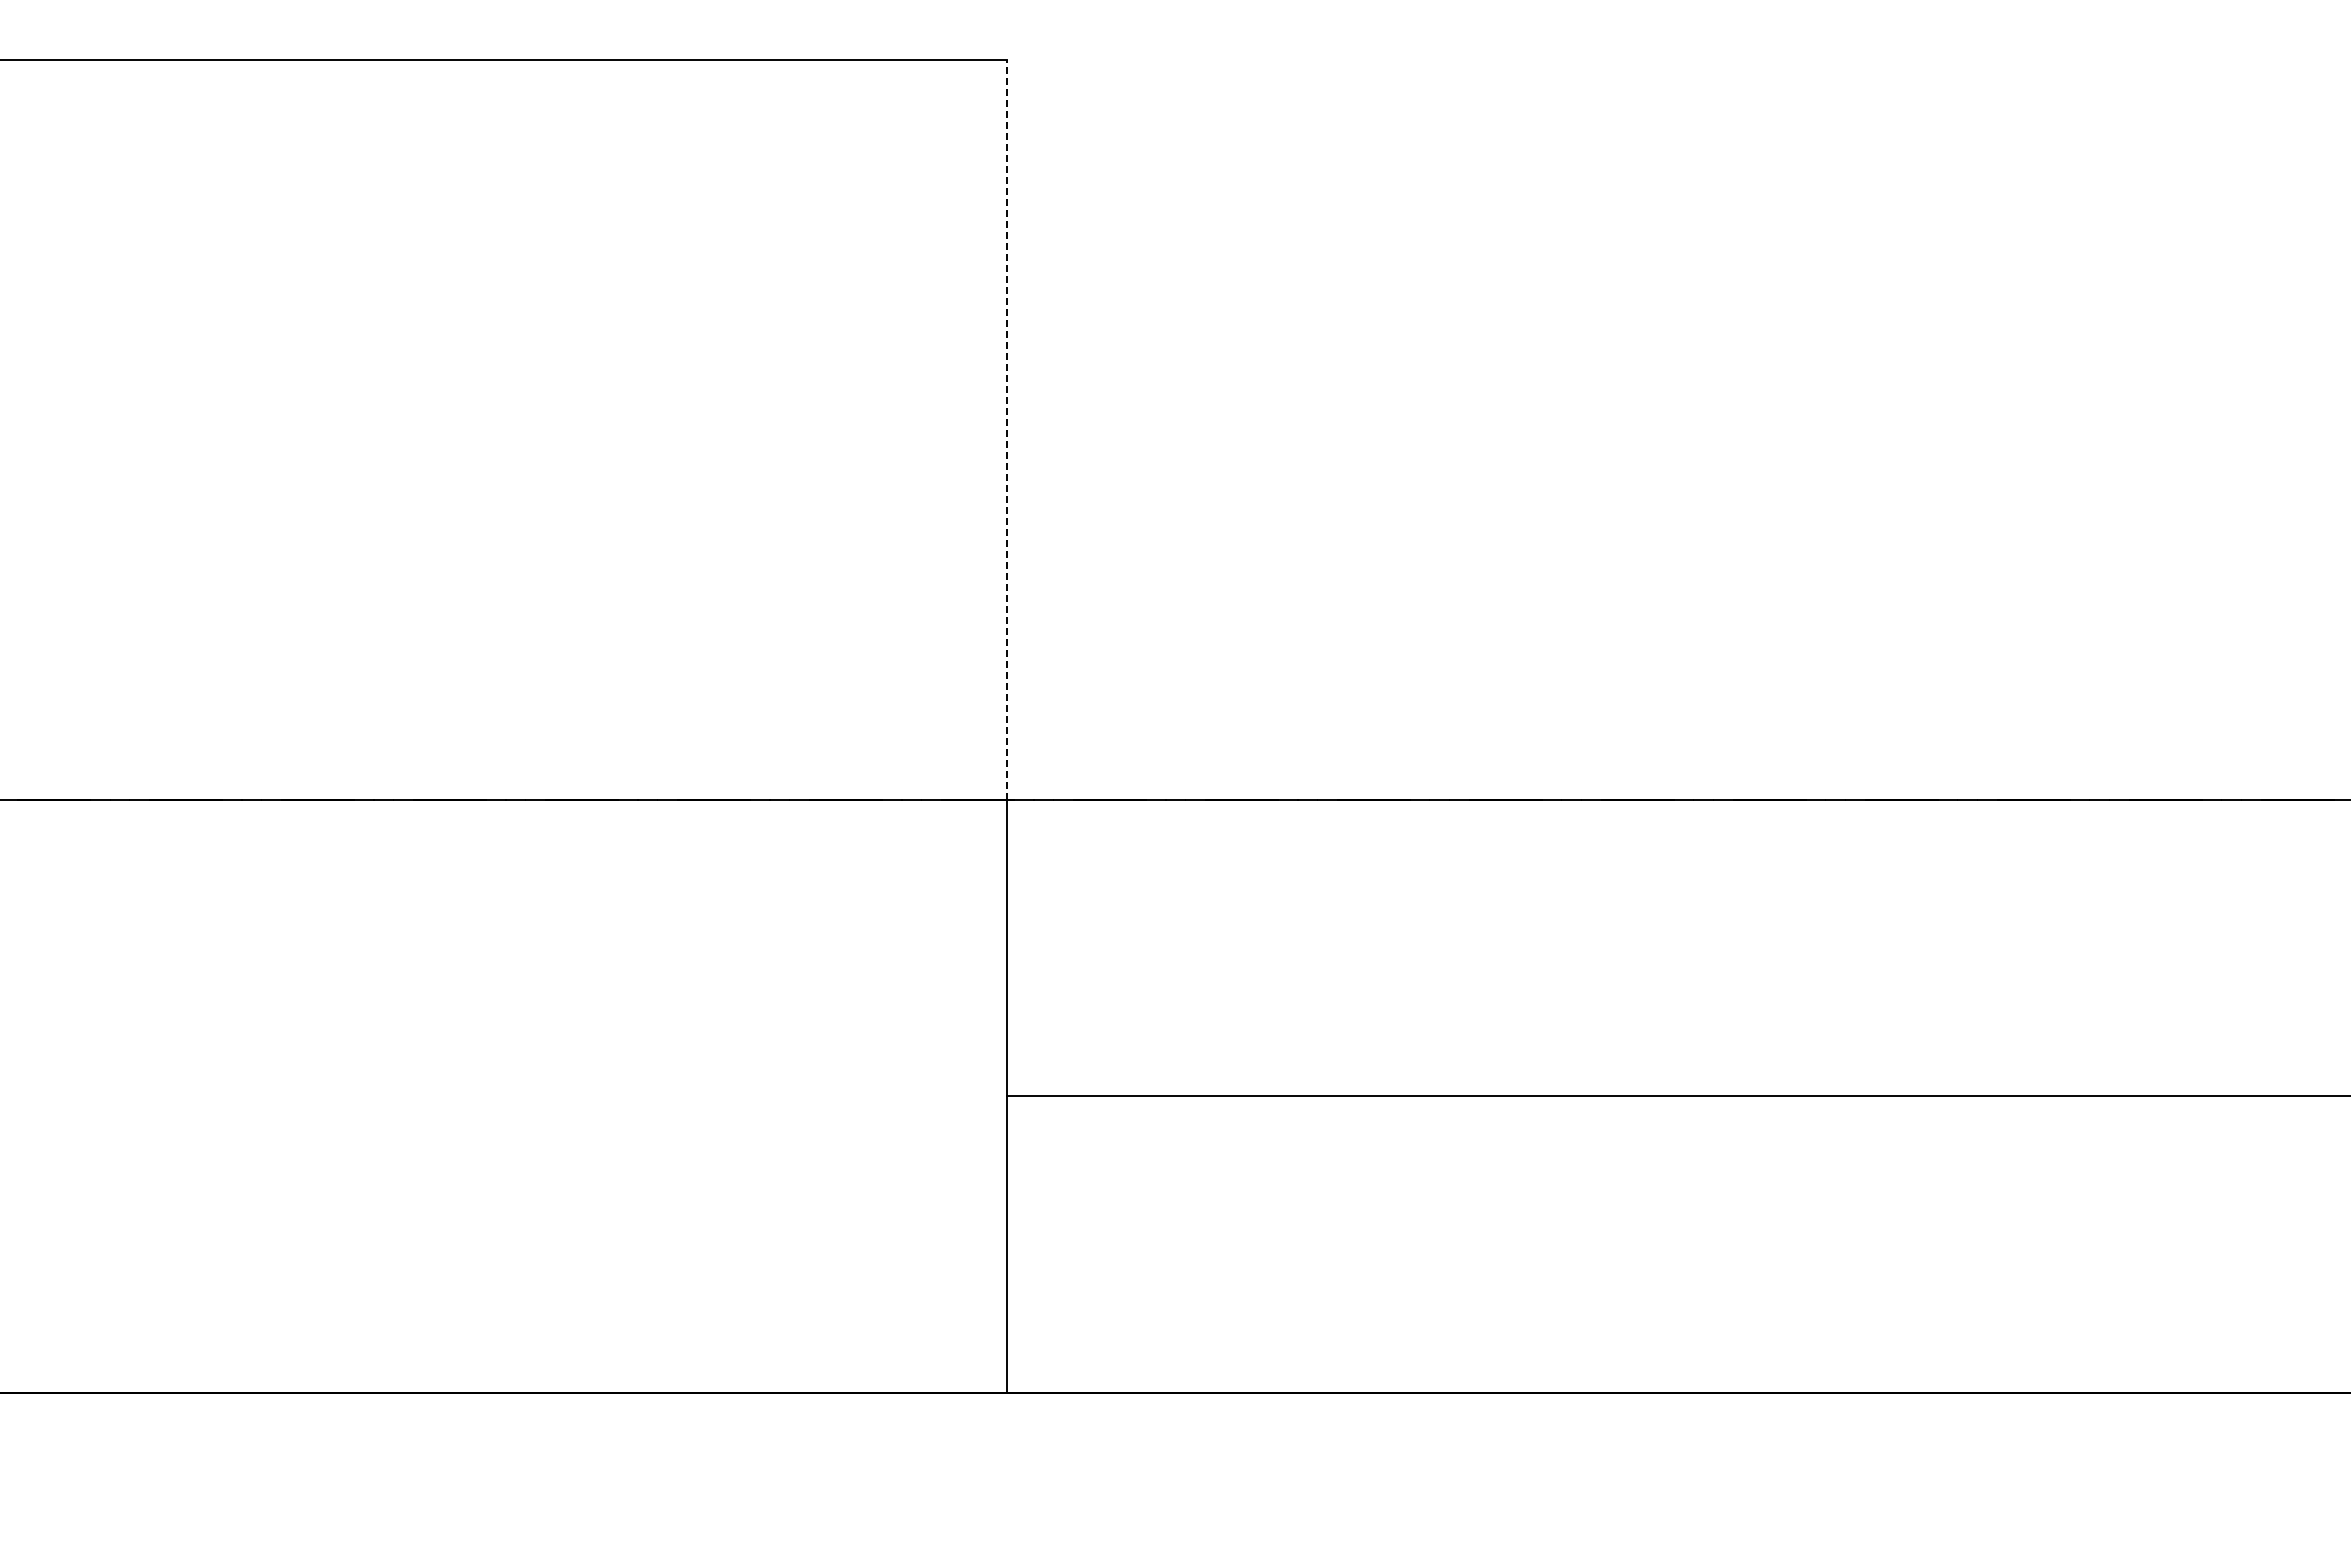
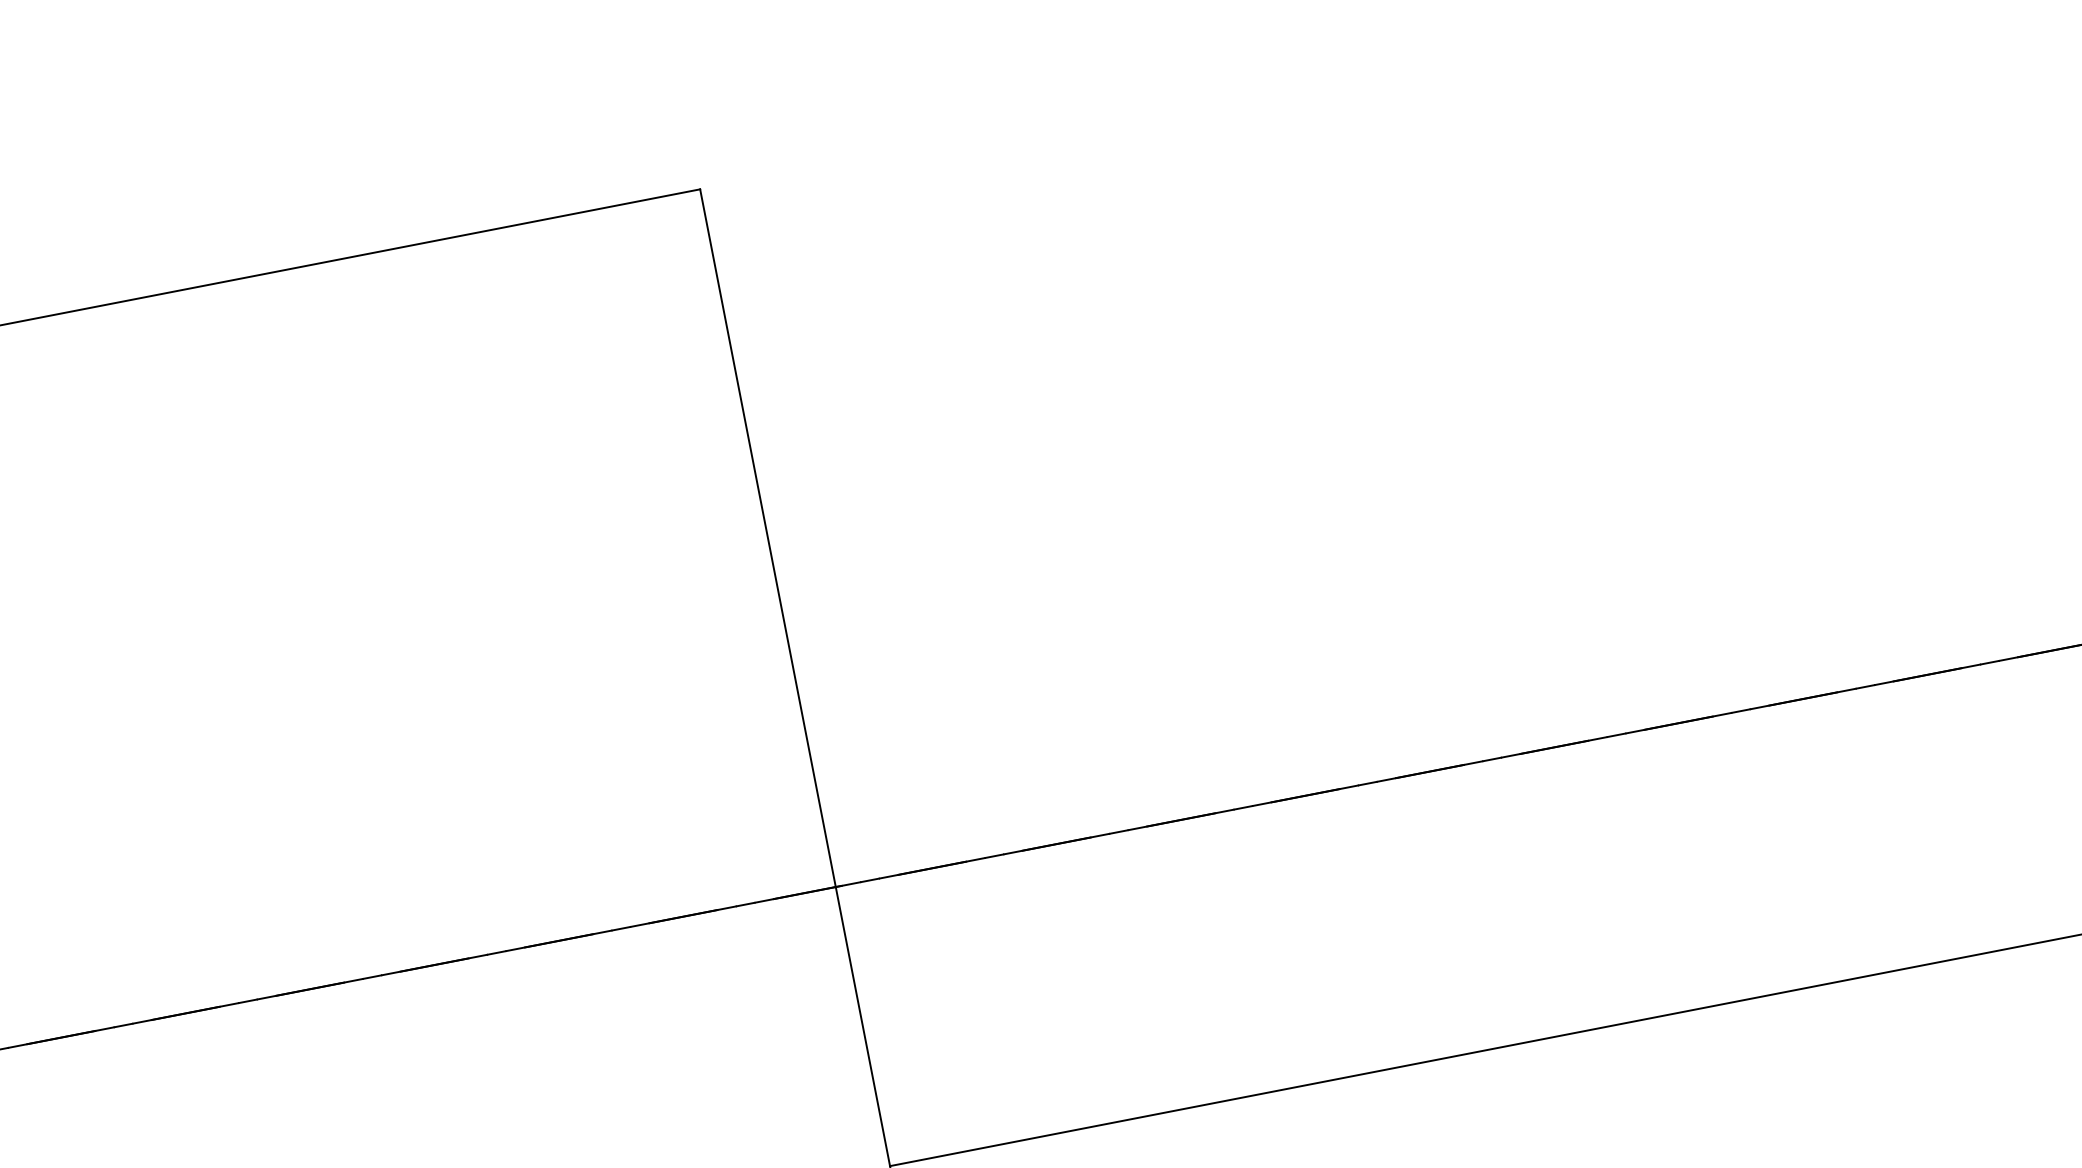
line: (1007, 429) -> (767, 537), dashed -> solid

